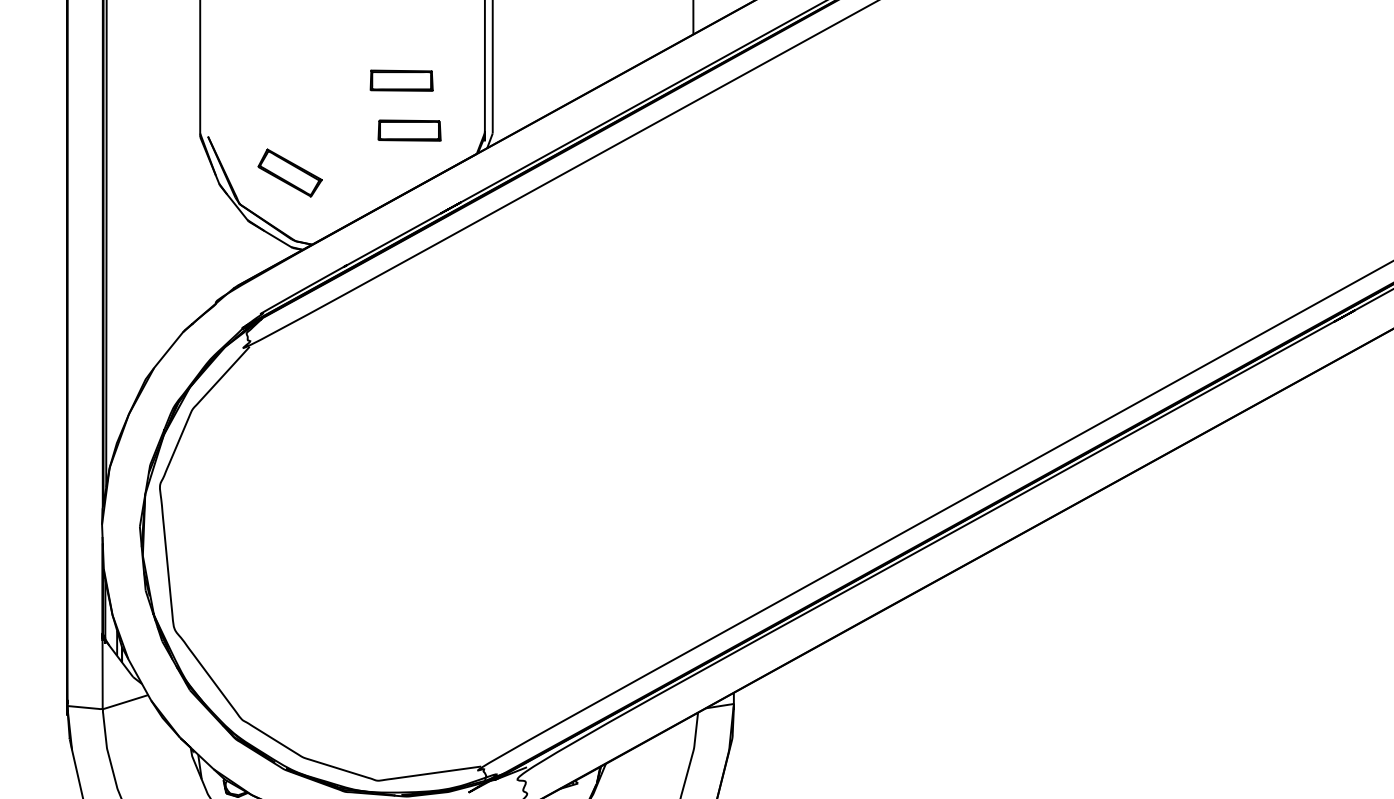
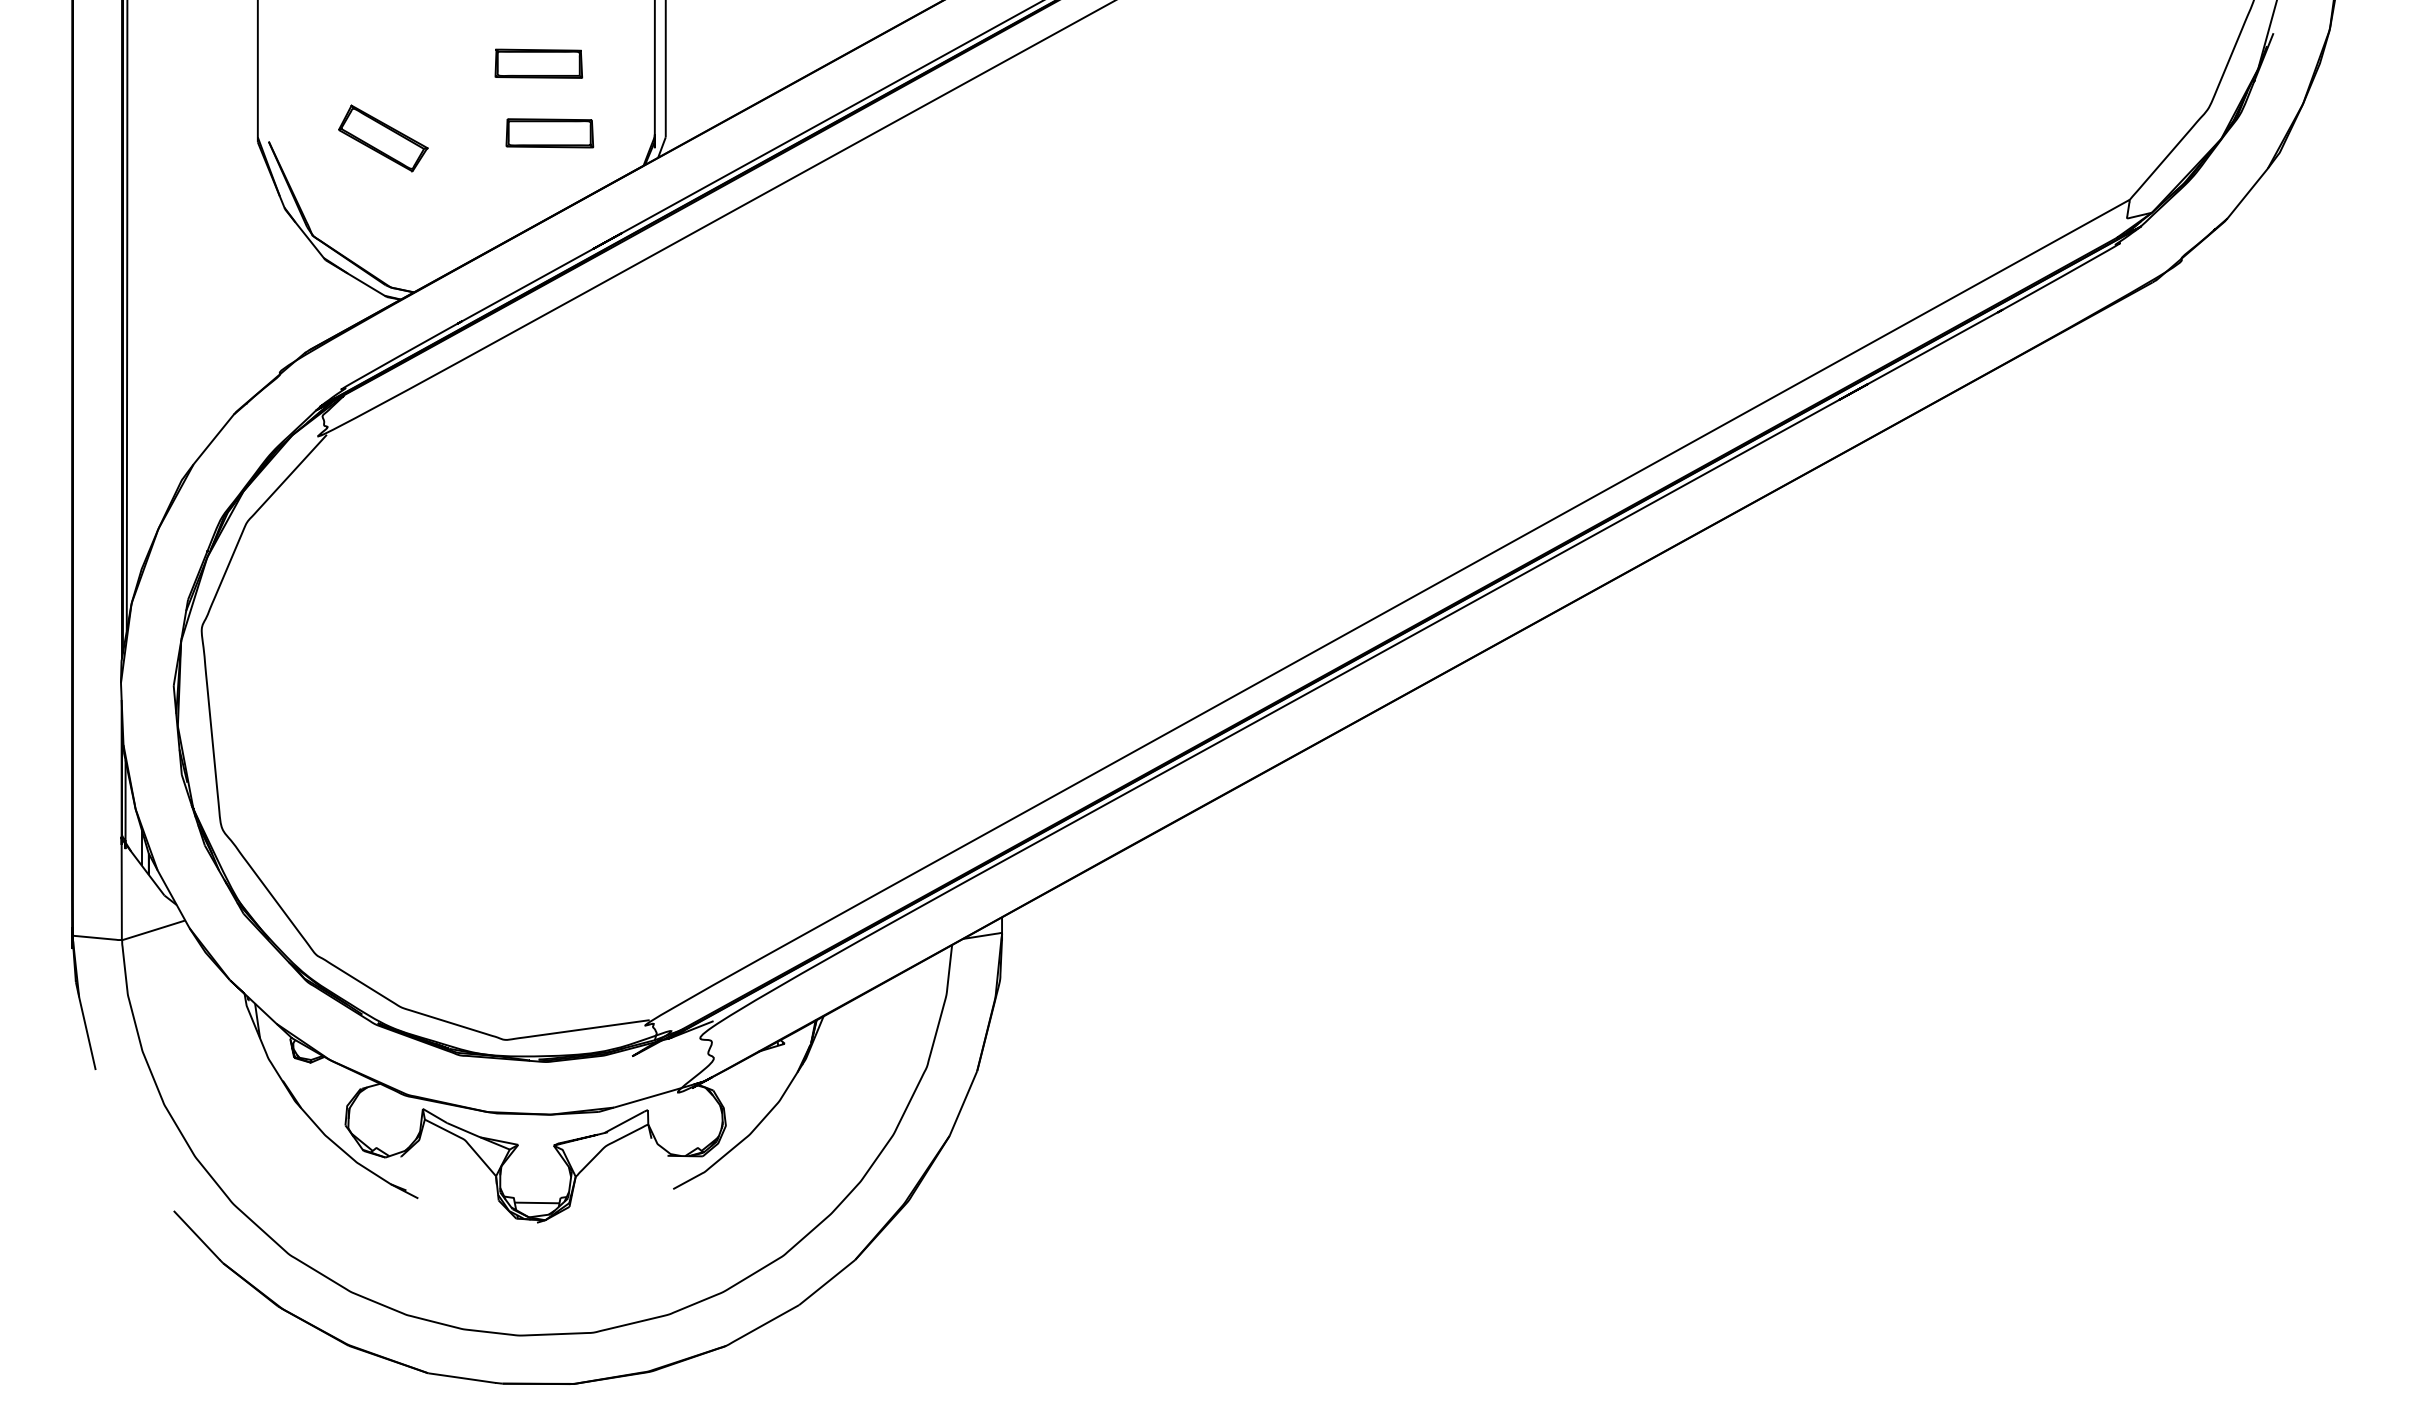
part: (290, 173) -> (383, 138), moved

